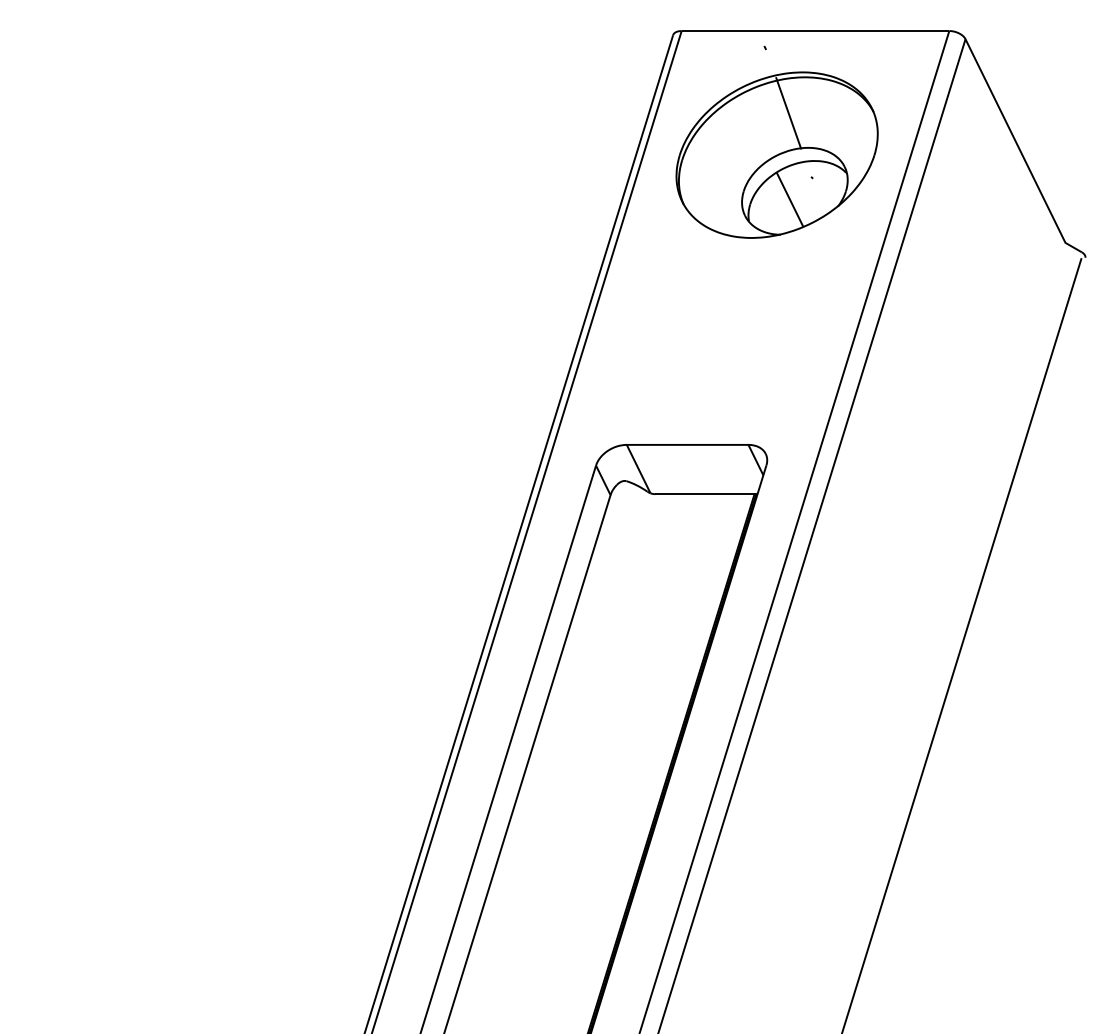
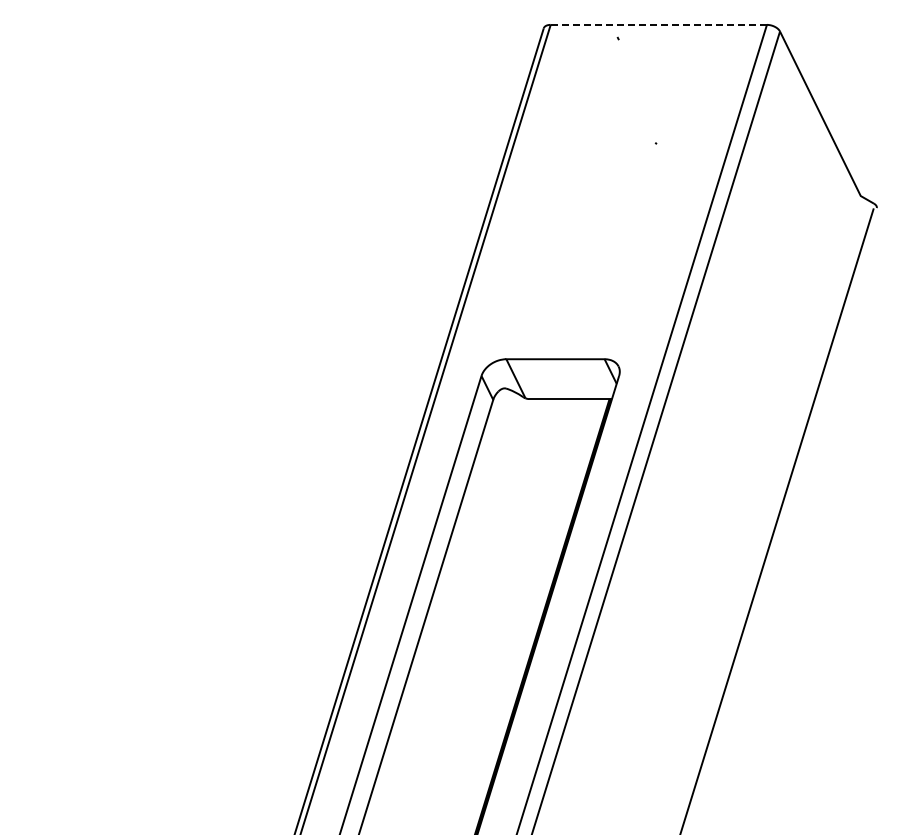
line: (815, 30) -> (658, 24), solid -> dashed
part: (776, 154) -> (627, 124), removed

